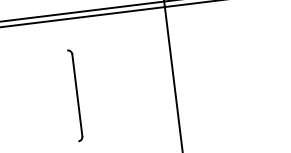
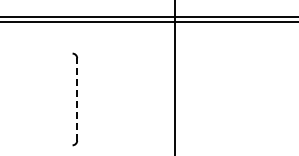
line: (77, 94) -> (77, 98), solid -> dashed

